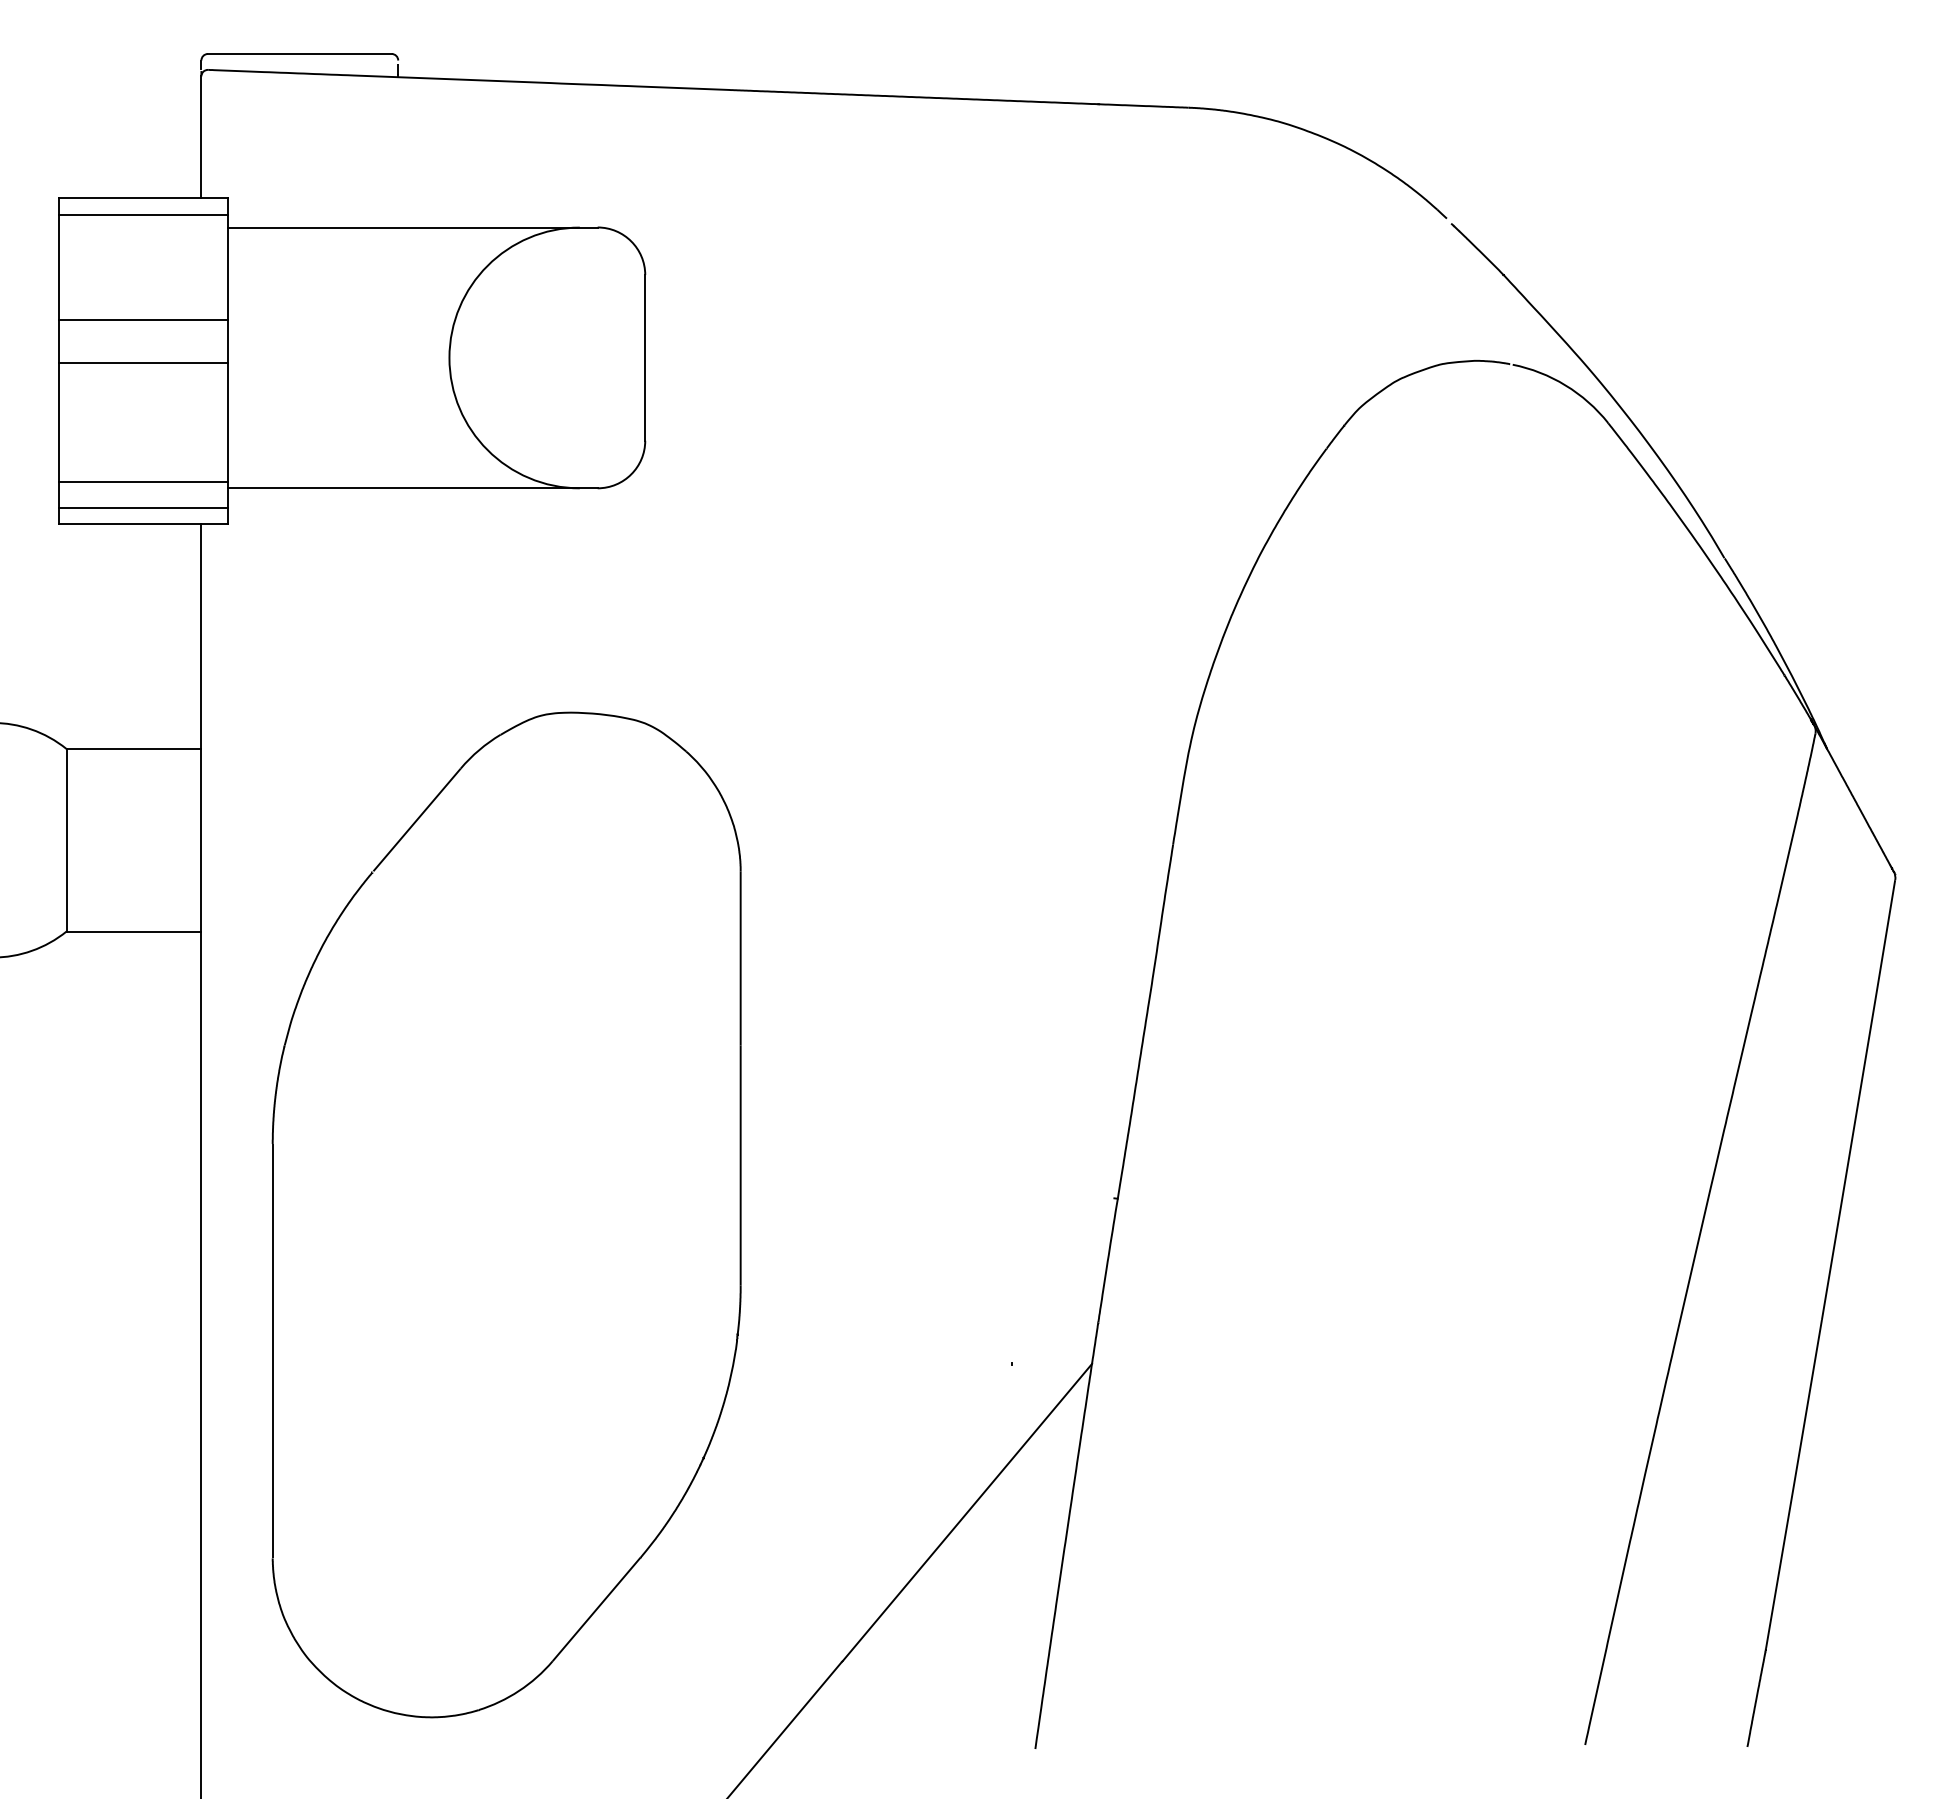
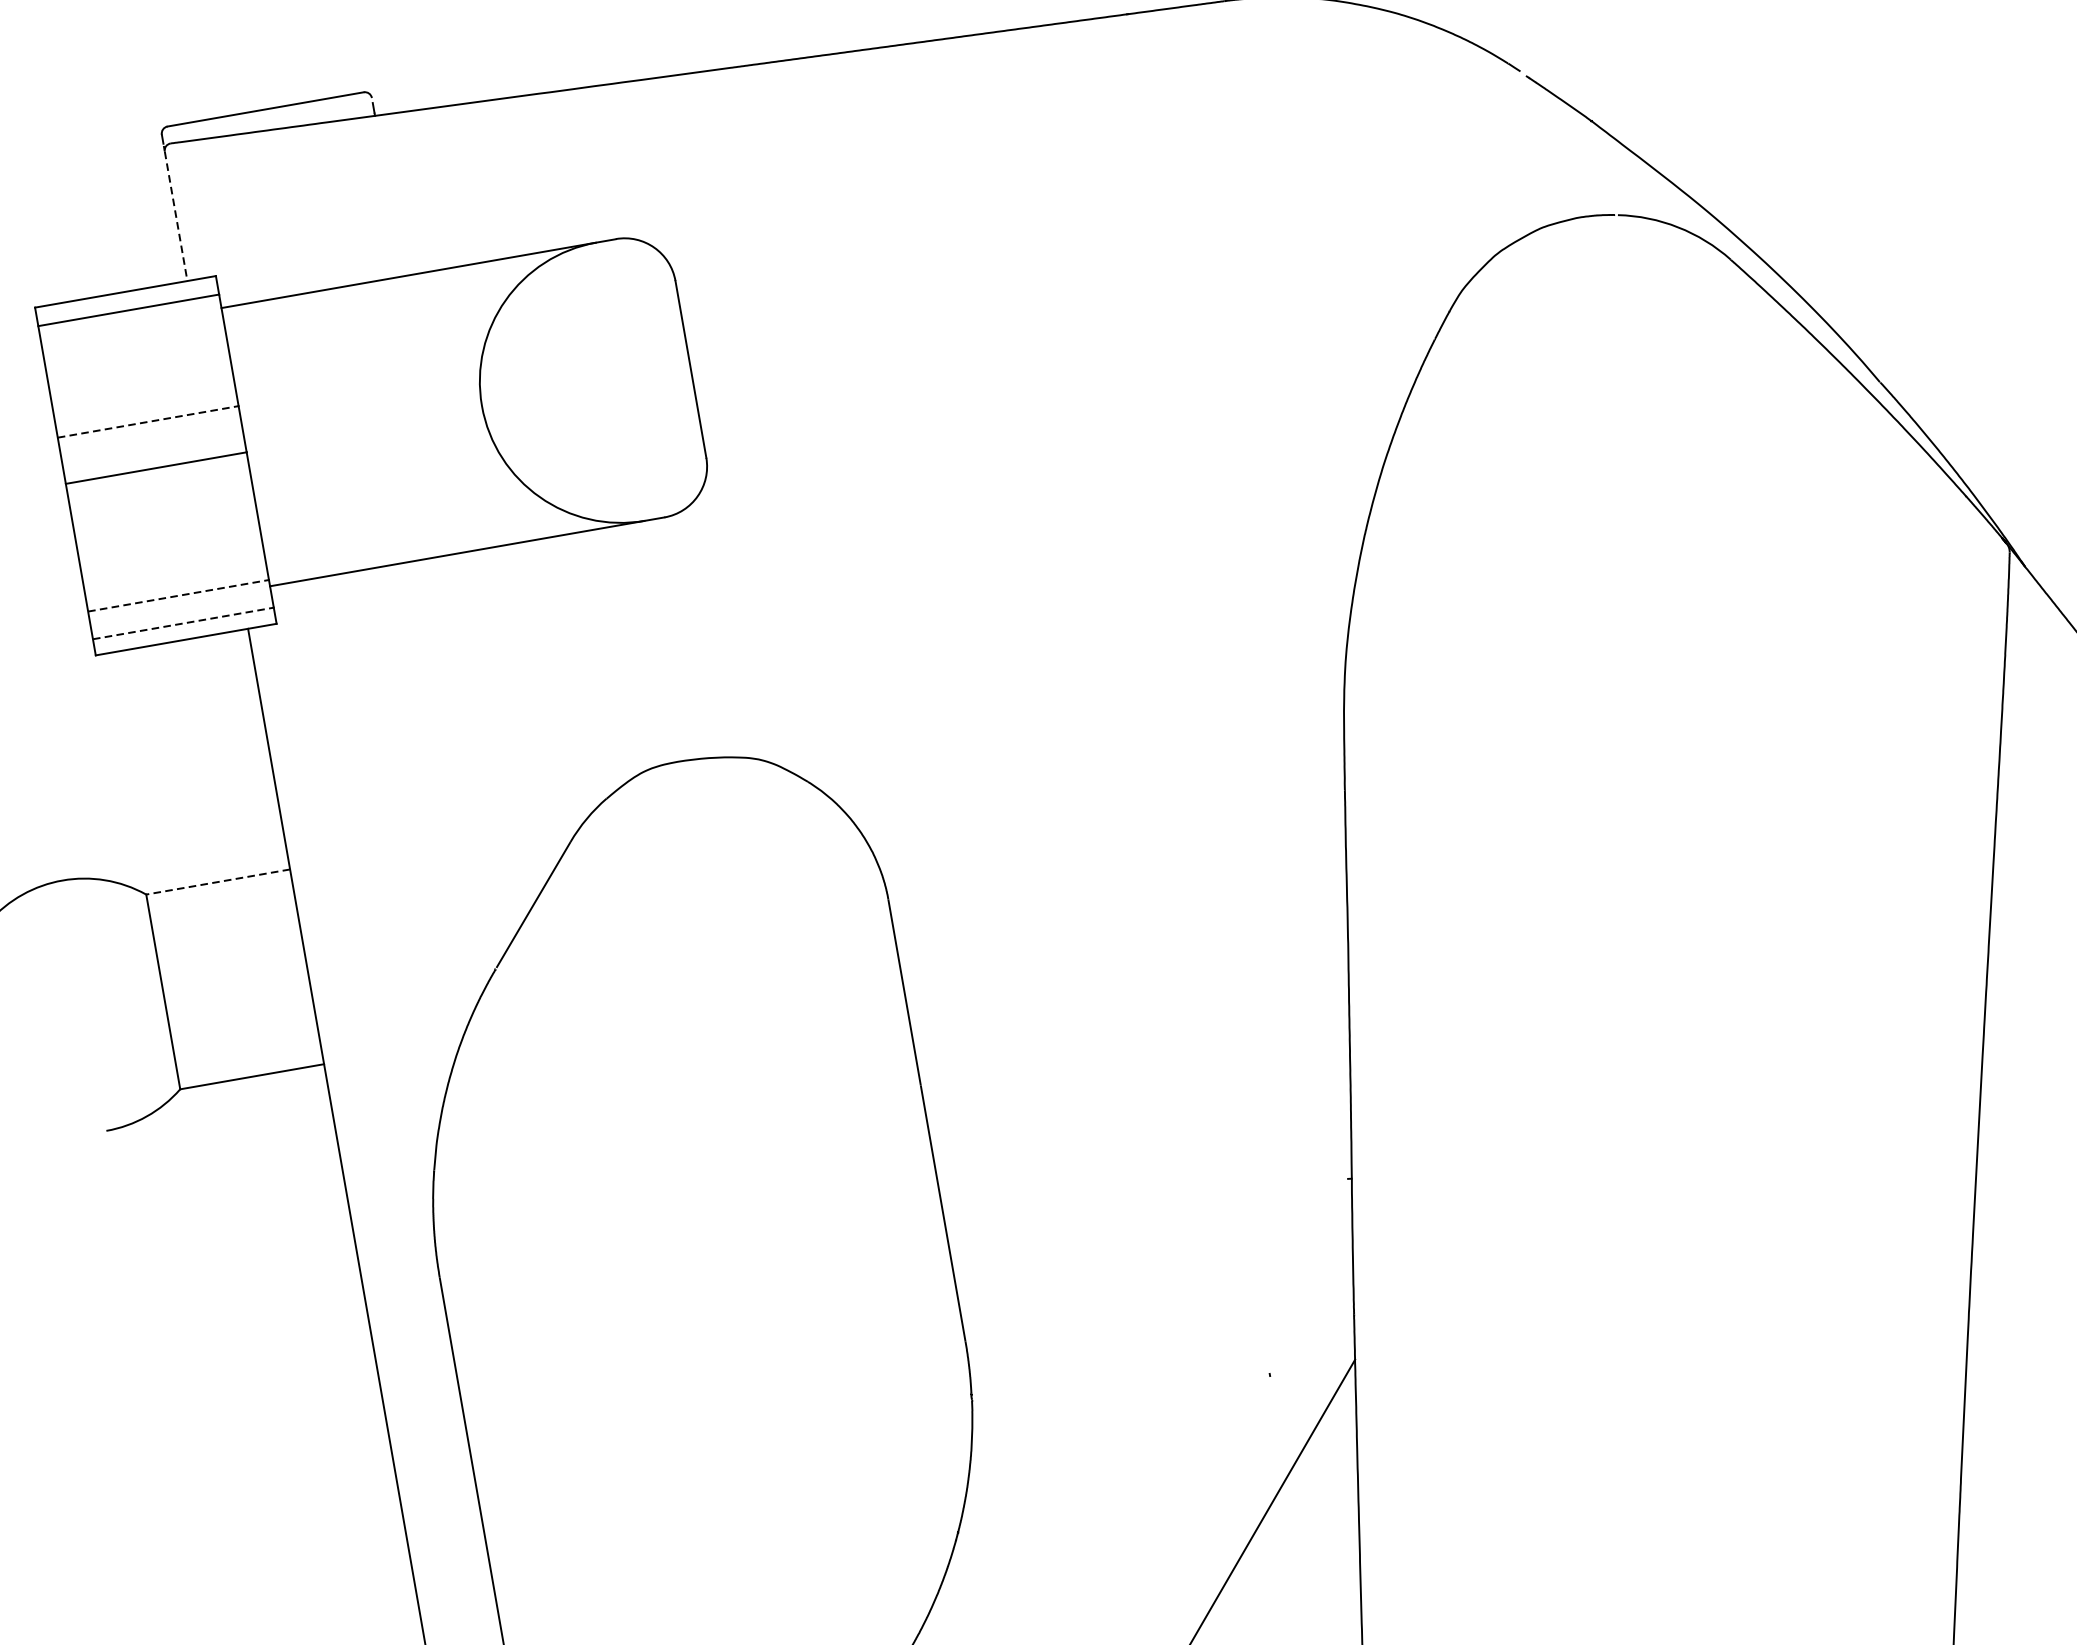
line: (201, 137) -> (176, 216), solid -> dashed
line: (143, 319) -> (148, 421), solid -> dashed
line: (143, 482) -> (178, 595), solid -> dashed
line: (143, 508) -> (183, 623), solid -> dashed
line: (133, 749) -> (217, 882), solid -> dashed

